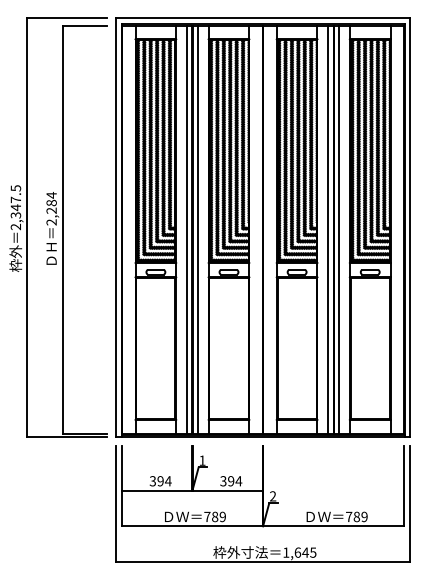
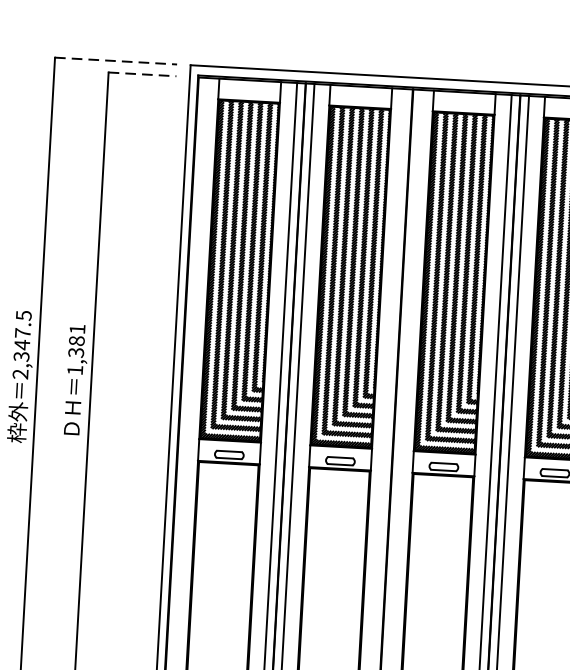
line: (67, 17) -> (116, 60), solid -> dashed
line: (85, 25) -> (143, 74), solid -> dashed
text: (51, 208) -> (76, 349), 2,284 -> 1,381

